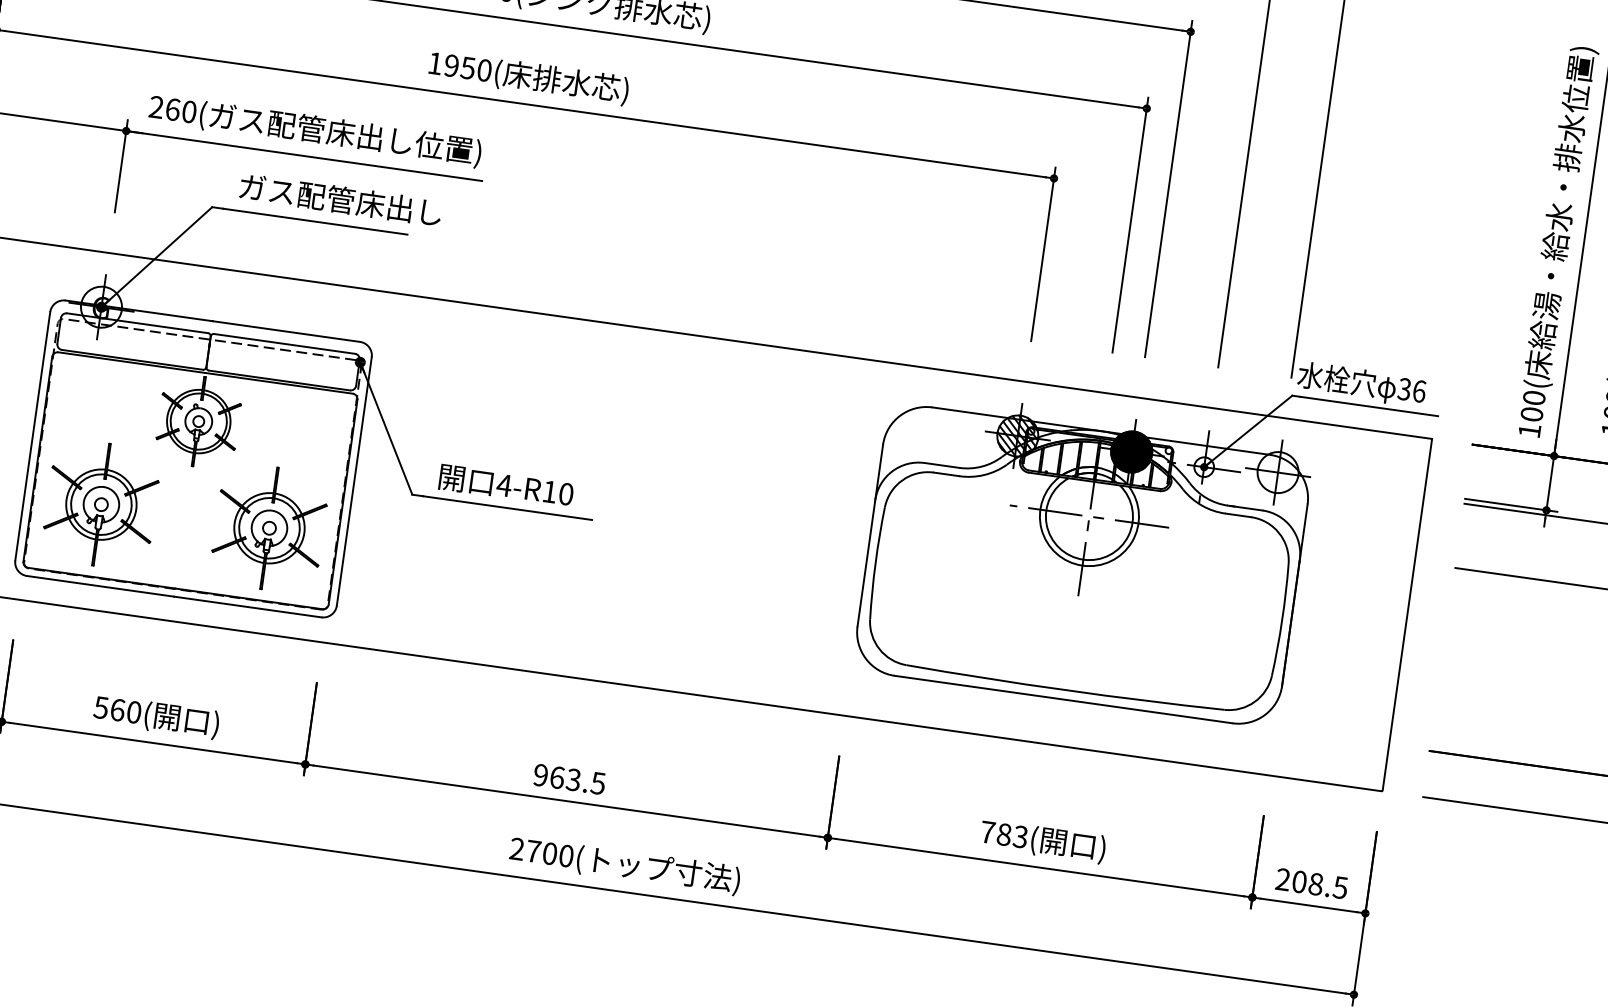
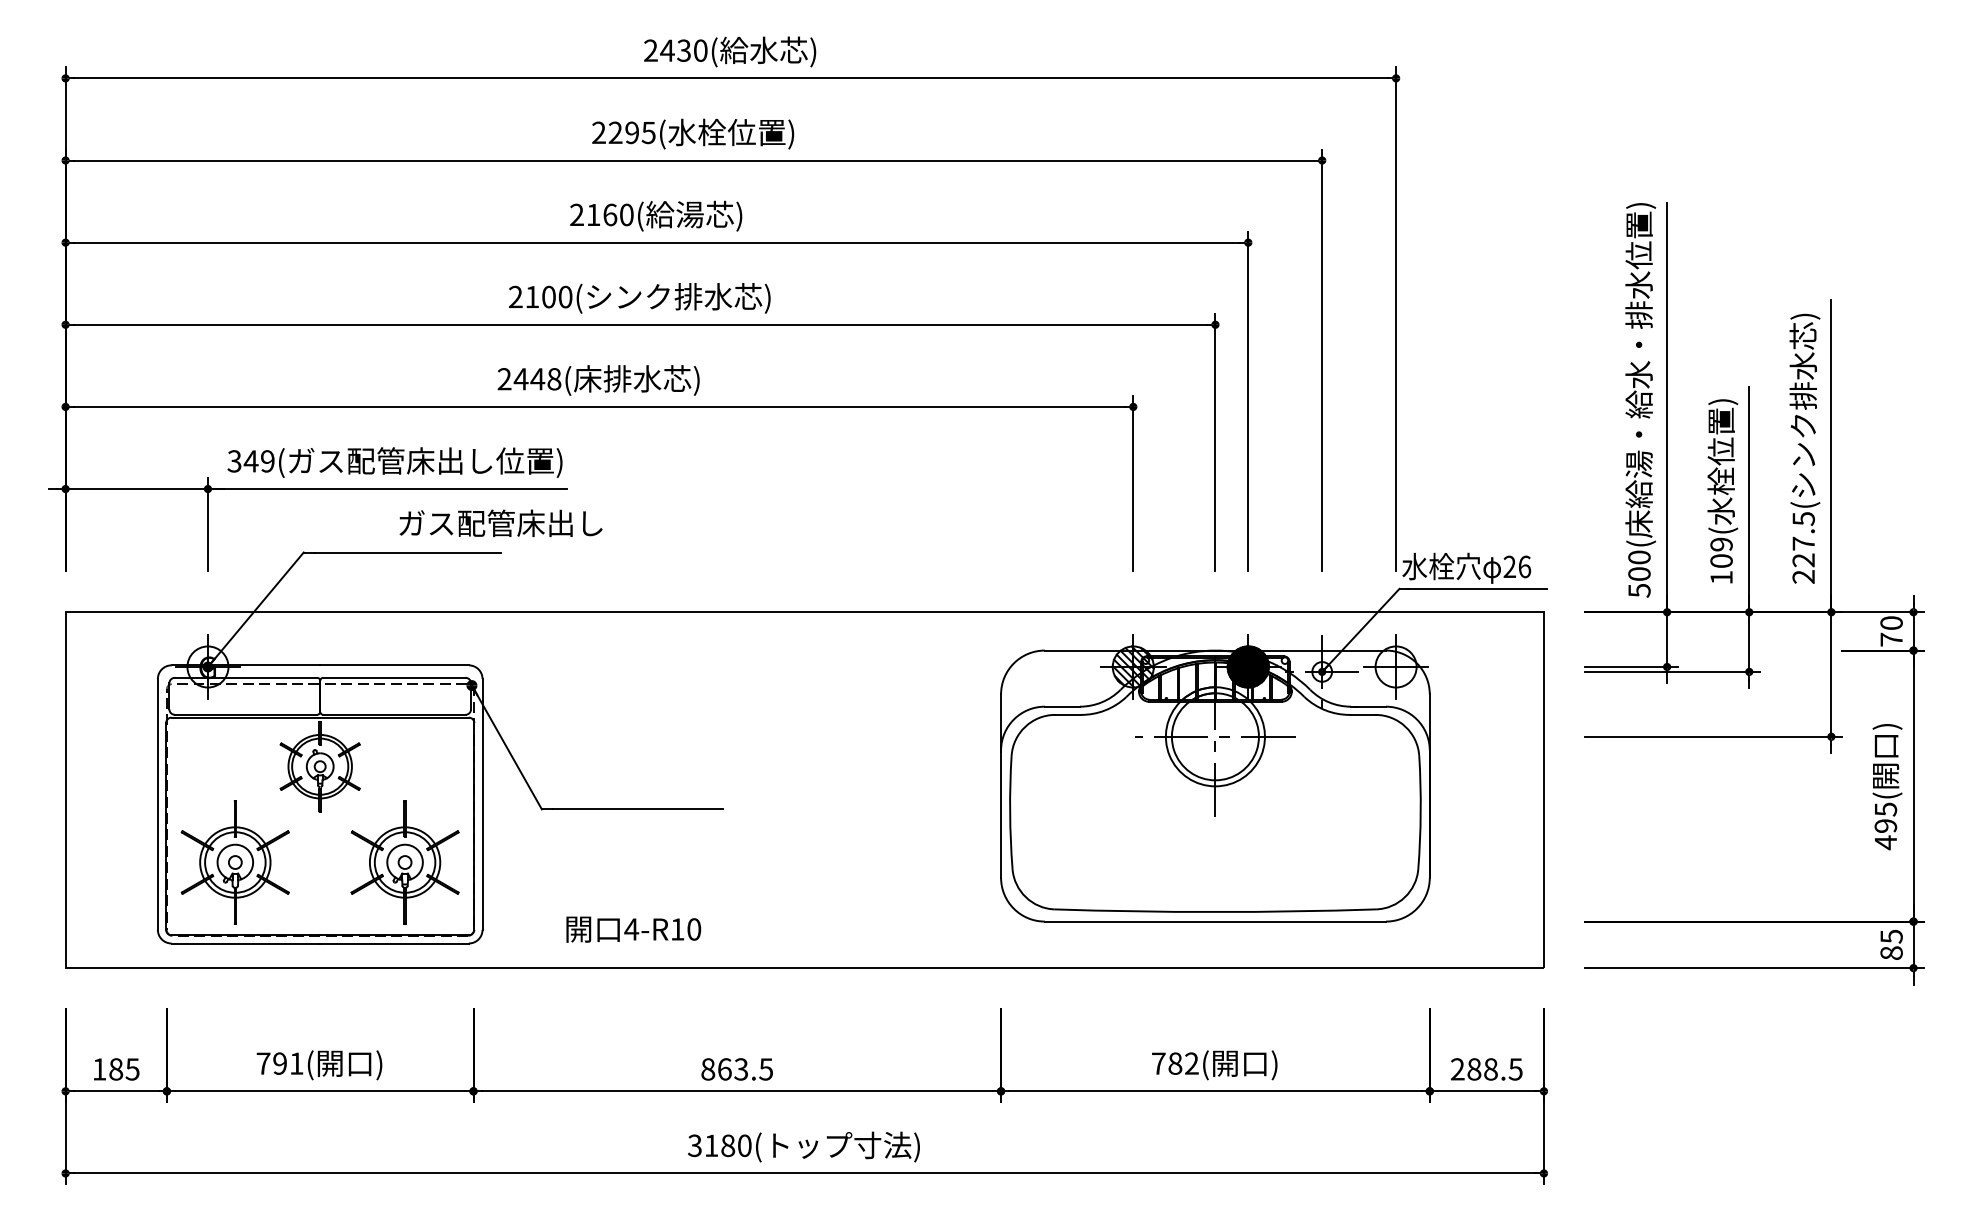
text: (459, 67) -> (529, 379), 1950( -> 2448(
text: (172, 109) -> (250, 461), 260 -> 349
text: (340, 199) -> (500, 523), moved
text: (1404, 389) -> (1509, 567), 36 -> 26
text: (1529, 430) -> (1639, 590), 100 -> 500
text: (506, 485) -> (633, 929), moved
text: (117, 709) -> (279, 1063), 560( -> 791(
text: (541, 775) -> (708, 1069), 963.5 -> 863.5
text: (1020, 836) -> (1191, 1063), 783( -> 782(
text: (533, 851) -> (711, 1145), 2700 -> 3180
text: (1299, 882) -> (1474, 1069), 208.5 -> 288.5

